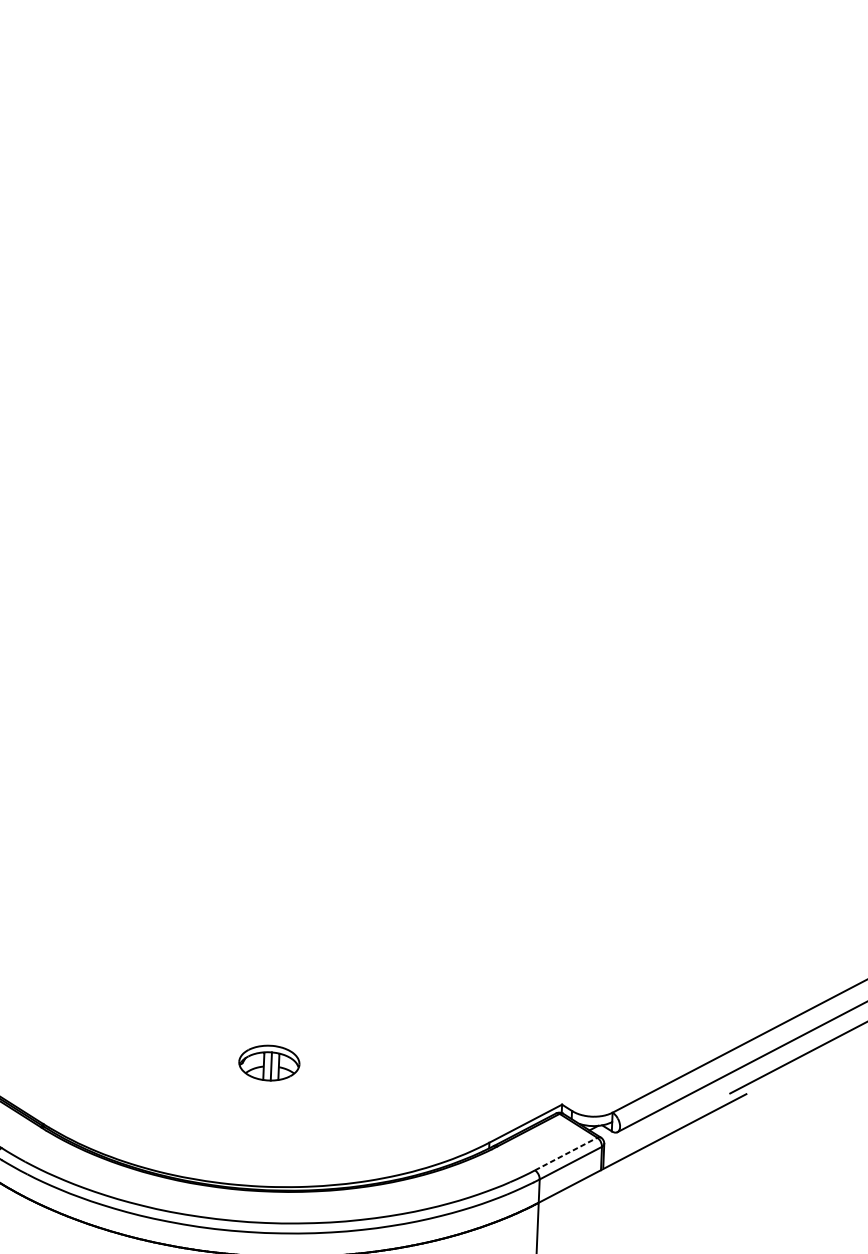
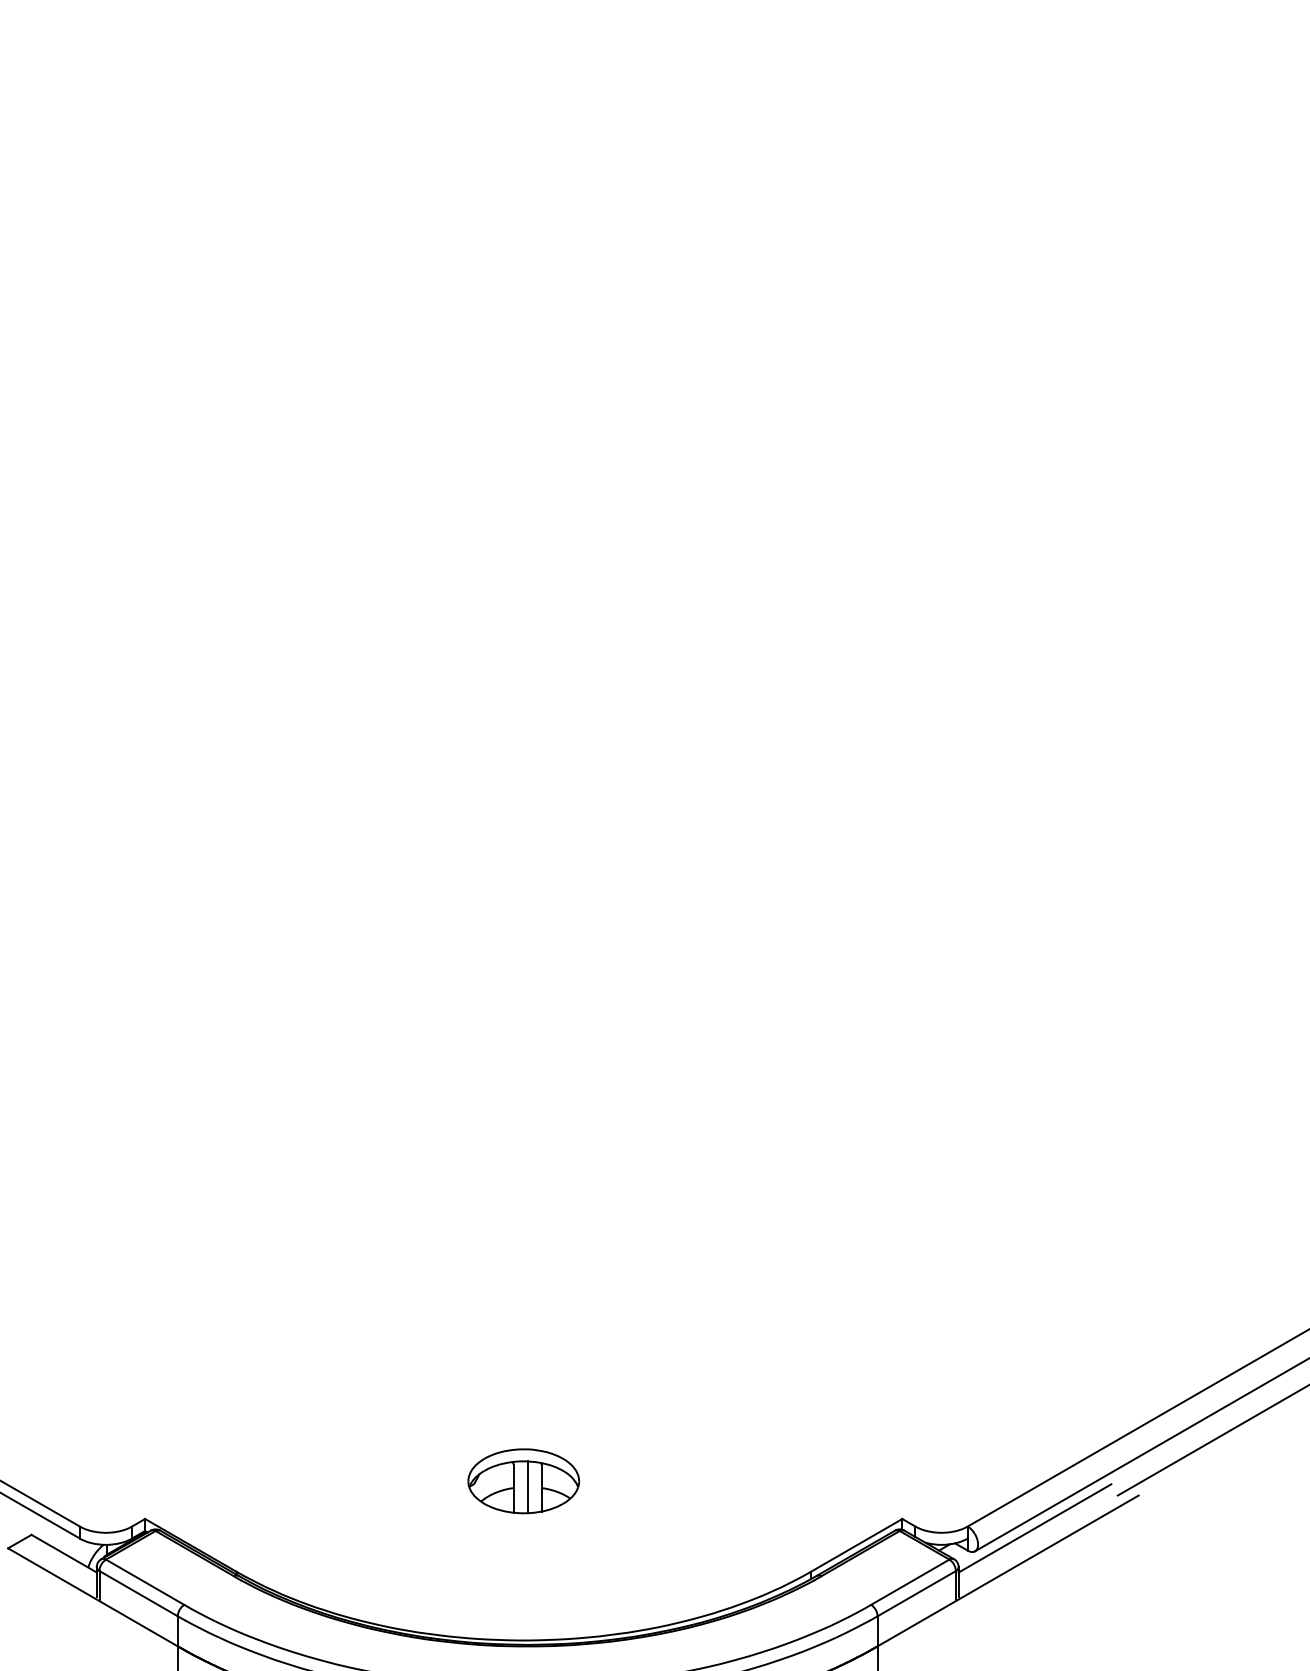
part: (269, 1063) -> (523, 1481), size x1.43
line: (664, 1116) -> (1034, 1528), added
line: (566, 1153) -> (910, 1581), dashed -> solid

